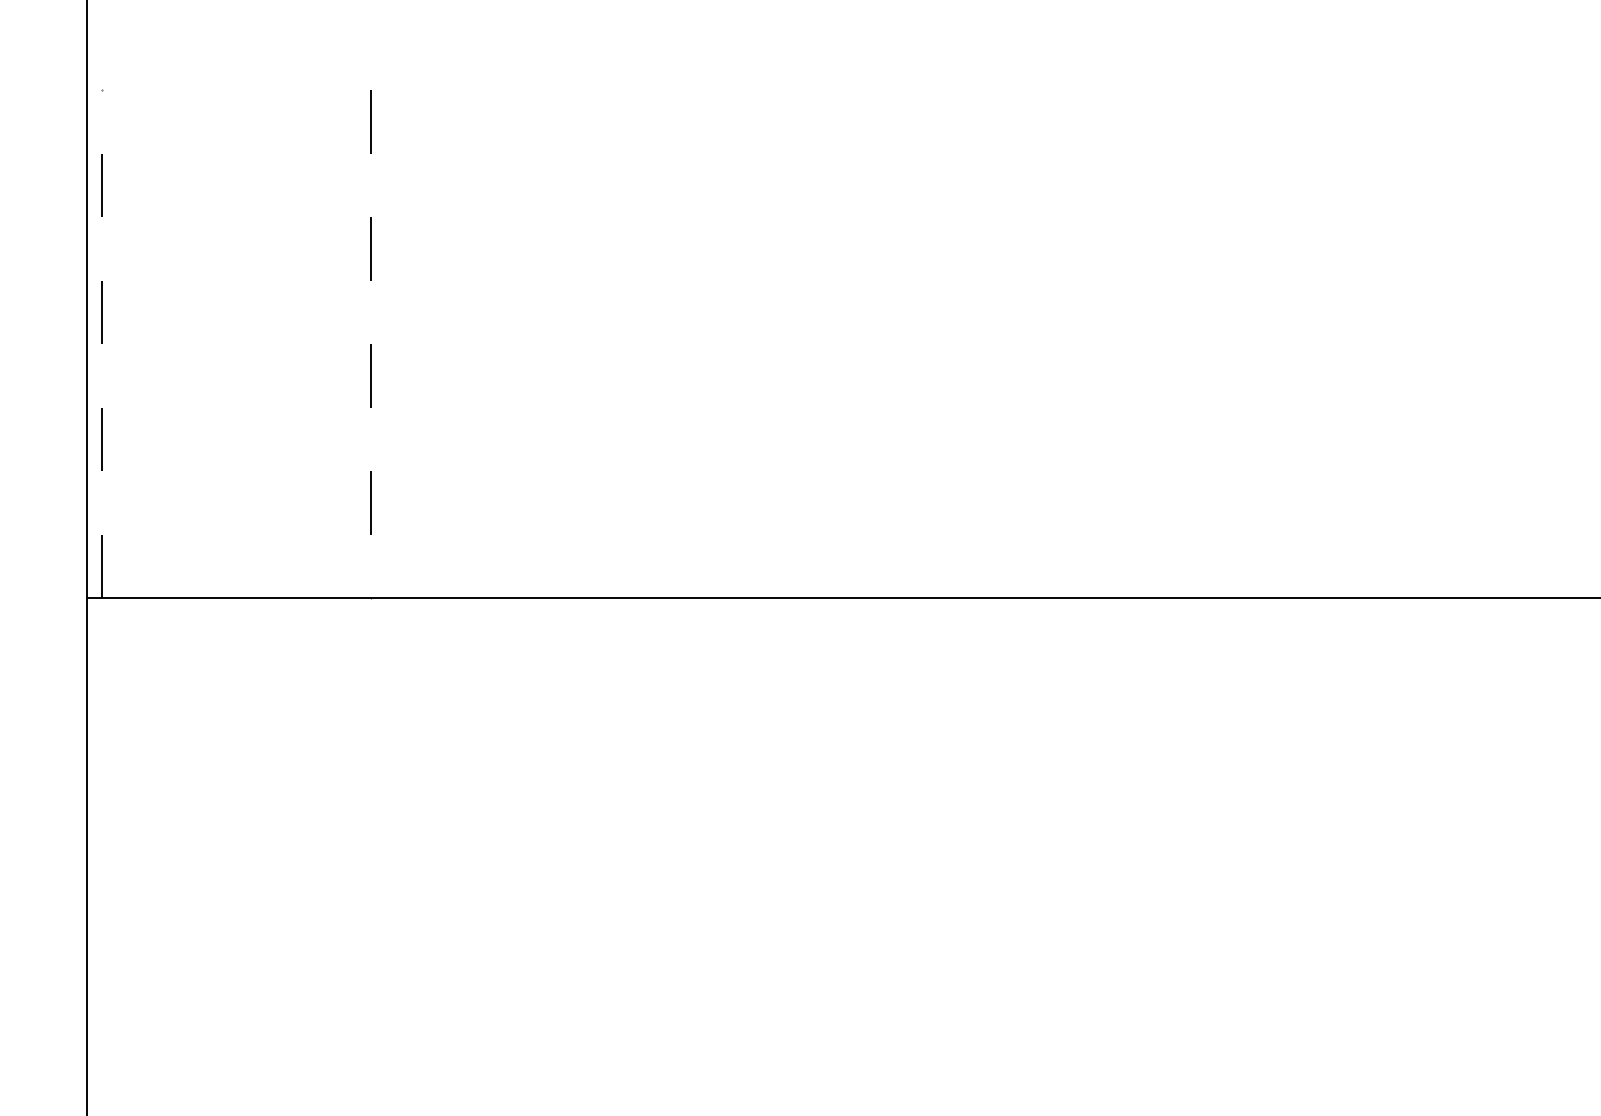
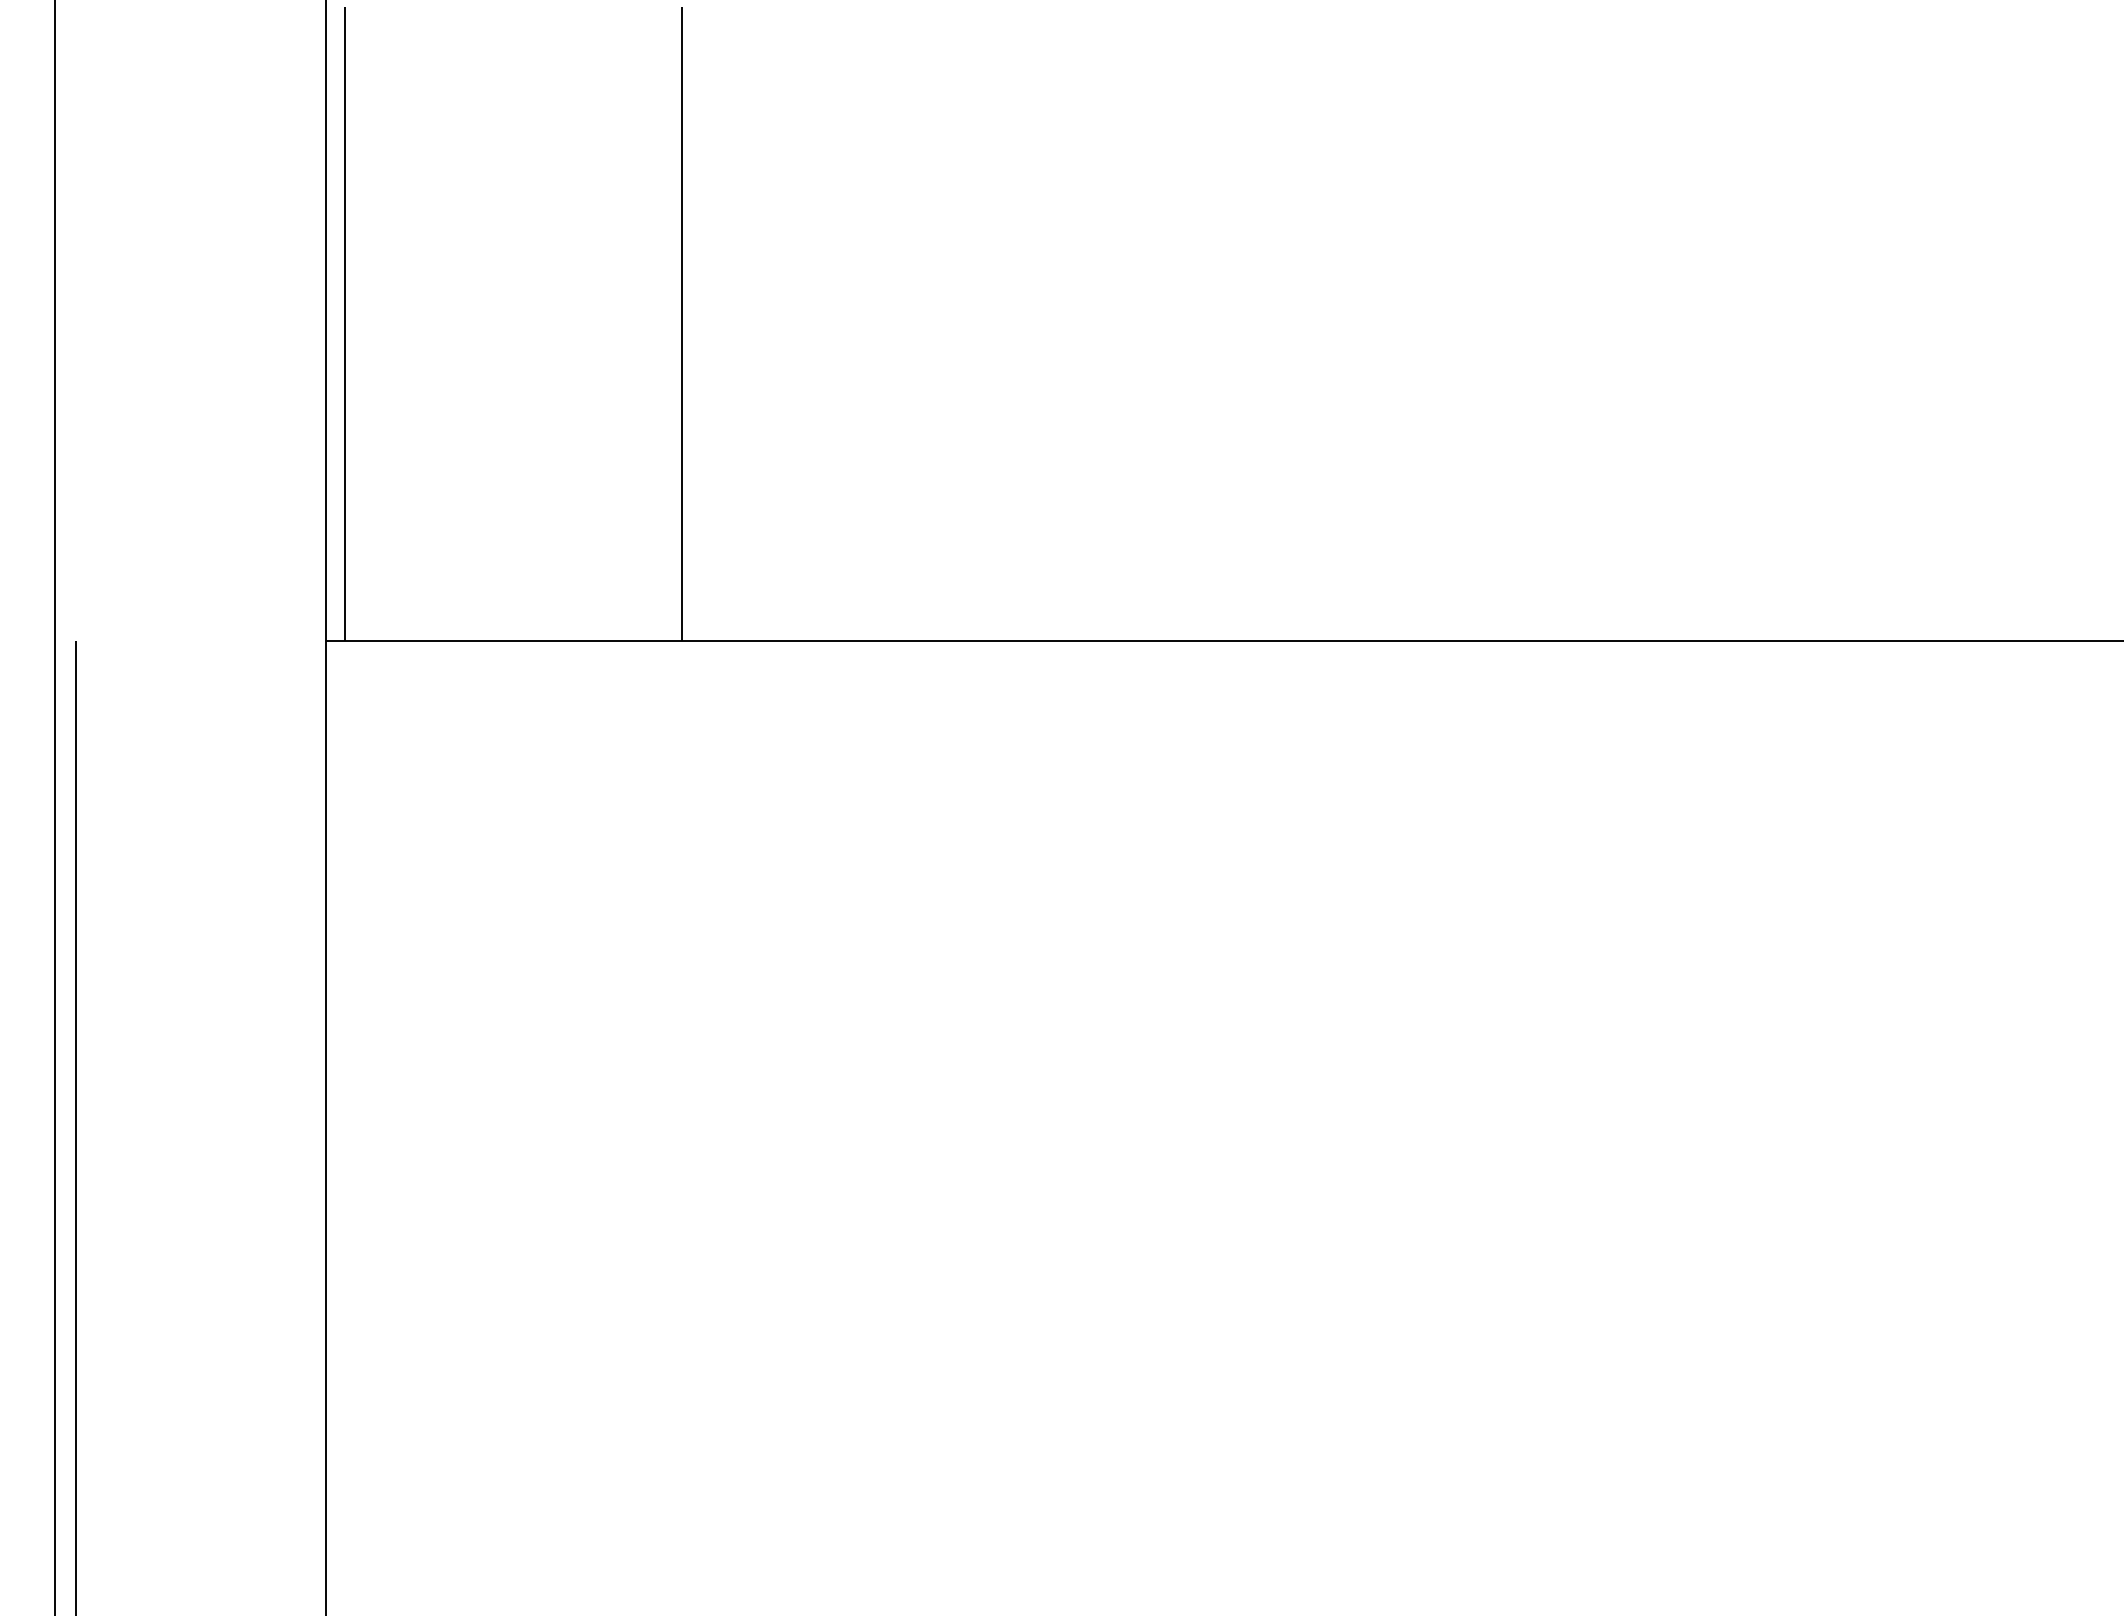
line: (102, 343) -> (345, 323), dashed -> solid
line: (371, 344) -> (681, 324), dashed -> solid

